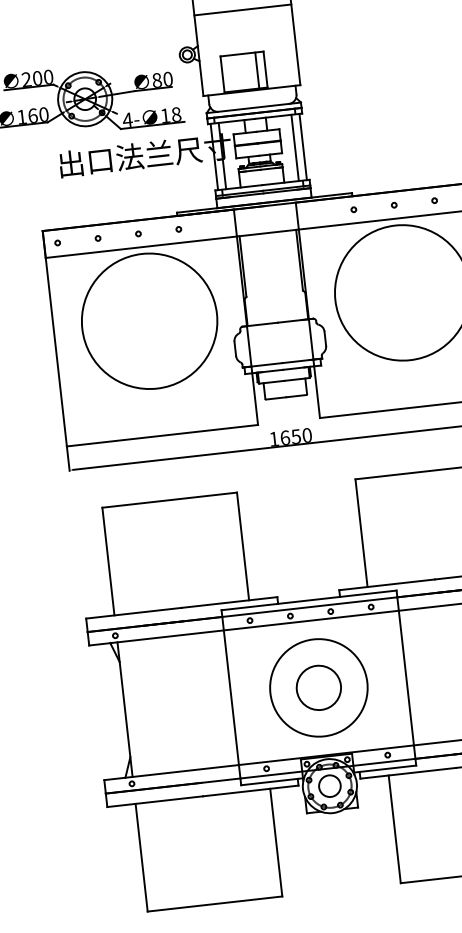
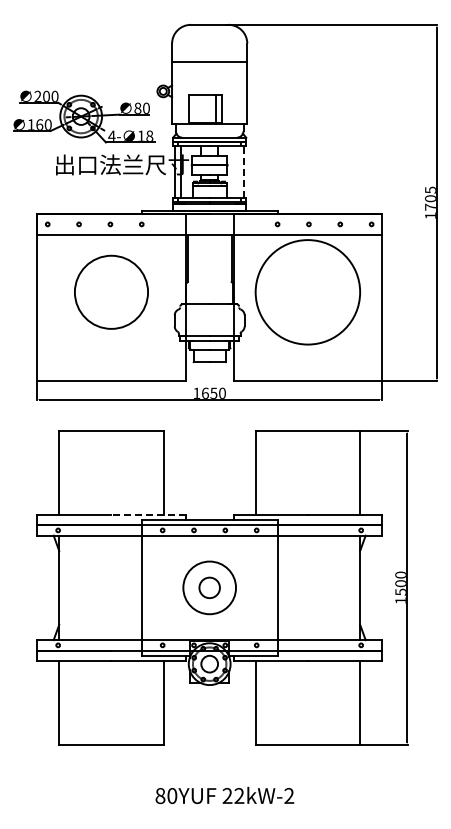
line: (303, 146) -> (244, 171), solid -> dashed
line: (294, 147) -> (237, 171), removed
circle: (149, 321) -> (111, 292), size x0.7
line: (229, 602) -> (148, 514), solid -> dashed
circle: (318, 687) -> (209, 587), size x0.6
circle: (318, 687) -> (209, 587), size x0.7

